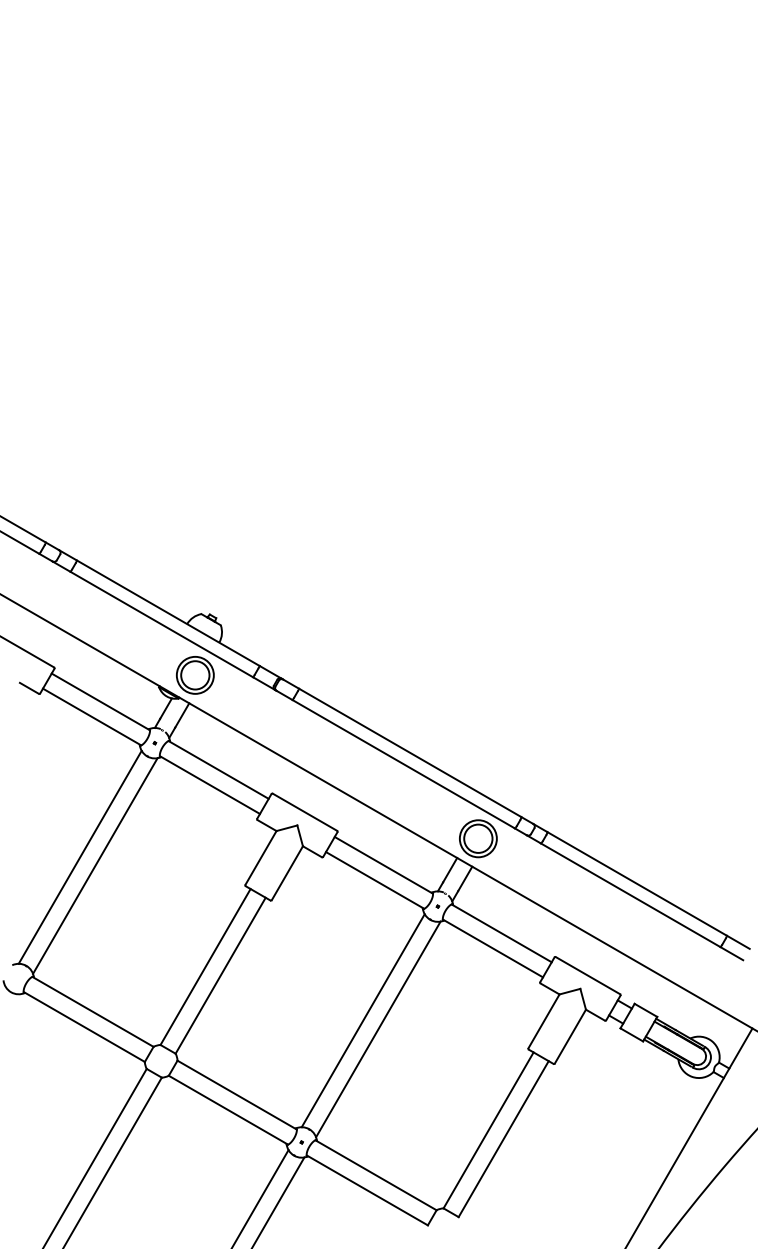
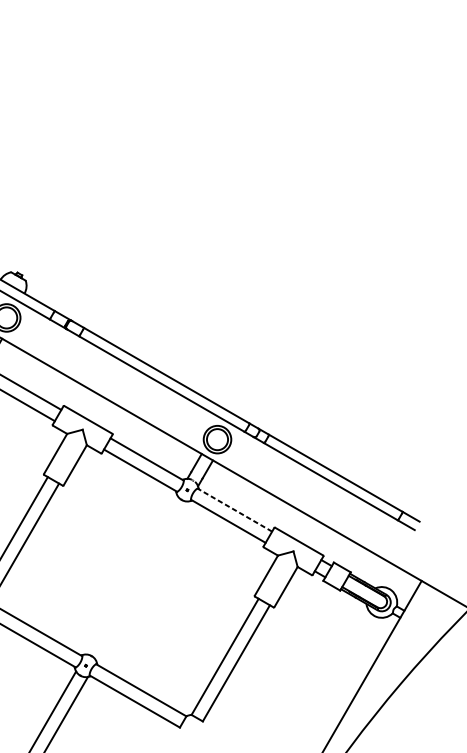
line: (501, 933) -> (234, 510), solid -> dashed
line: (362, 1020) -> (131, 575), removed
line: (378, 1029) -> (143, 581), removed

